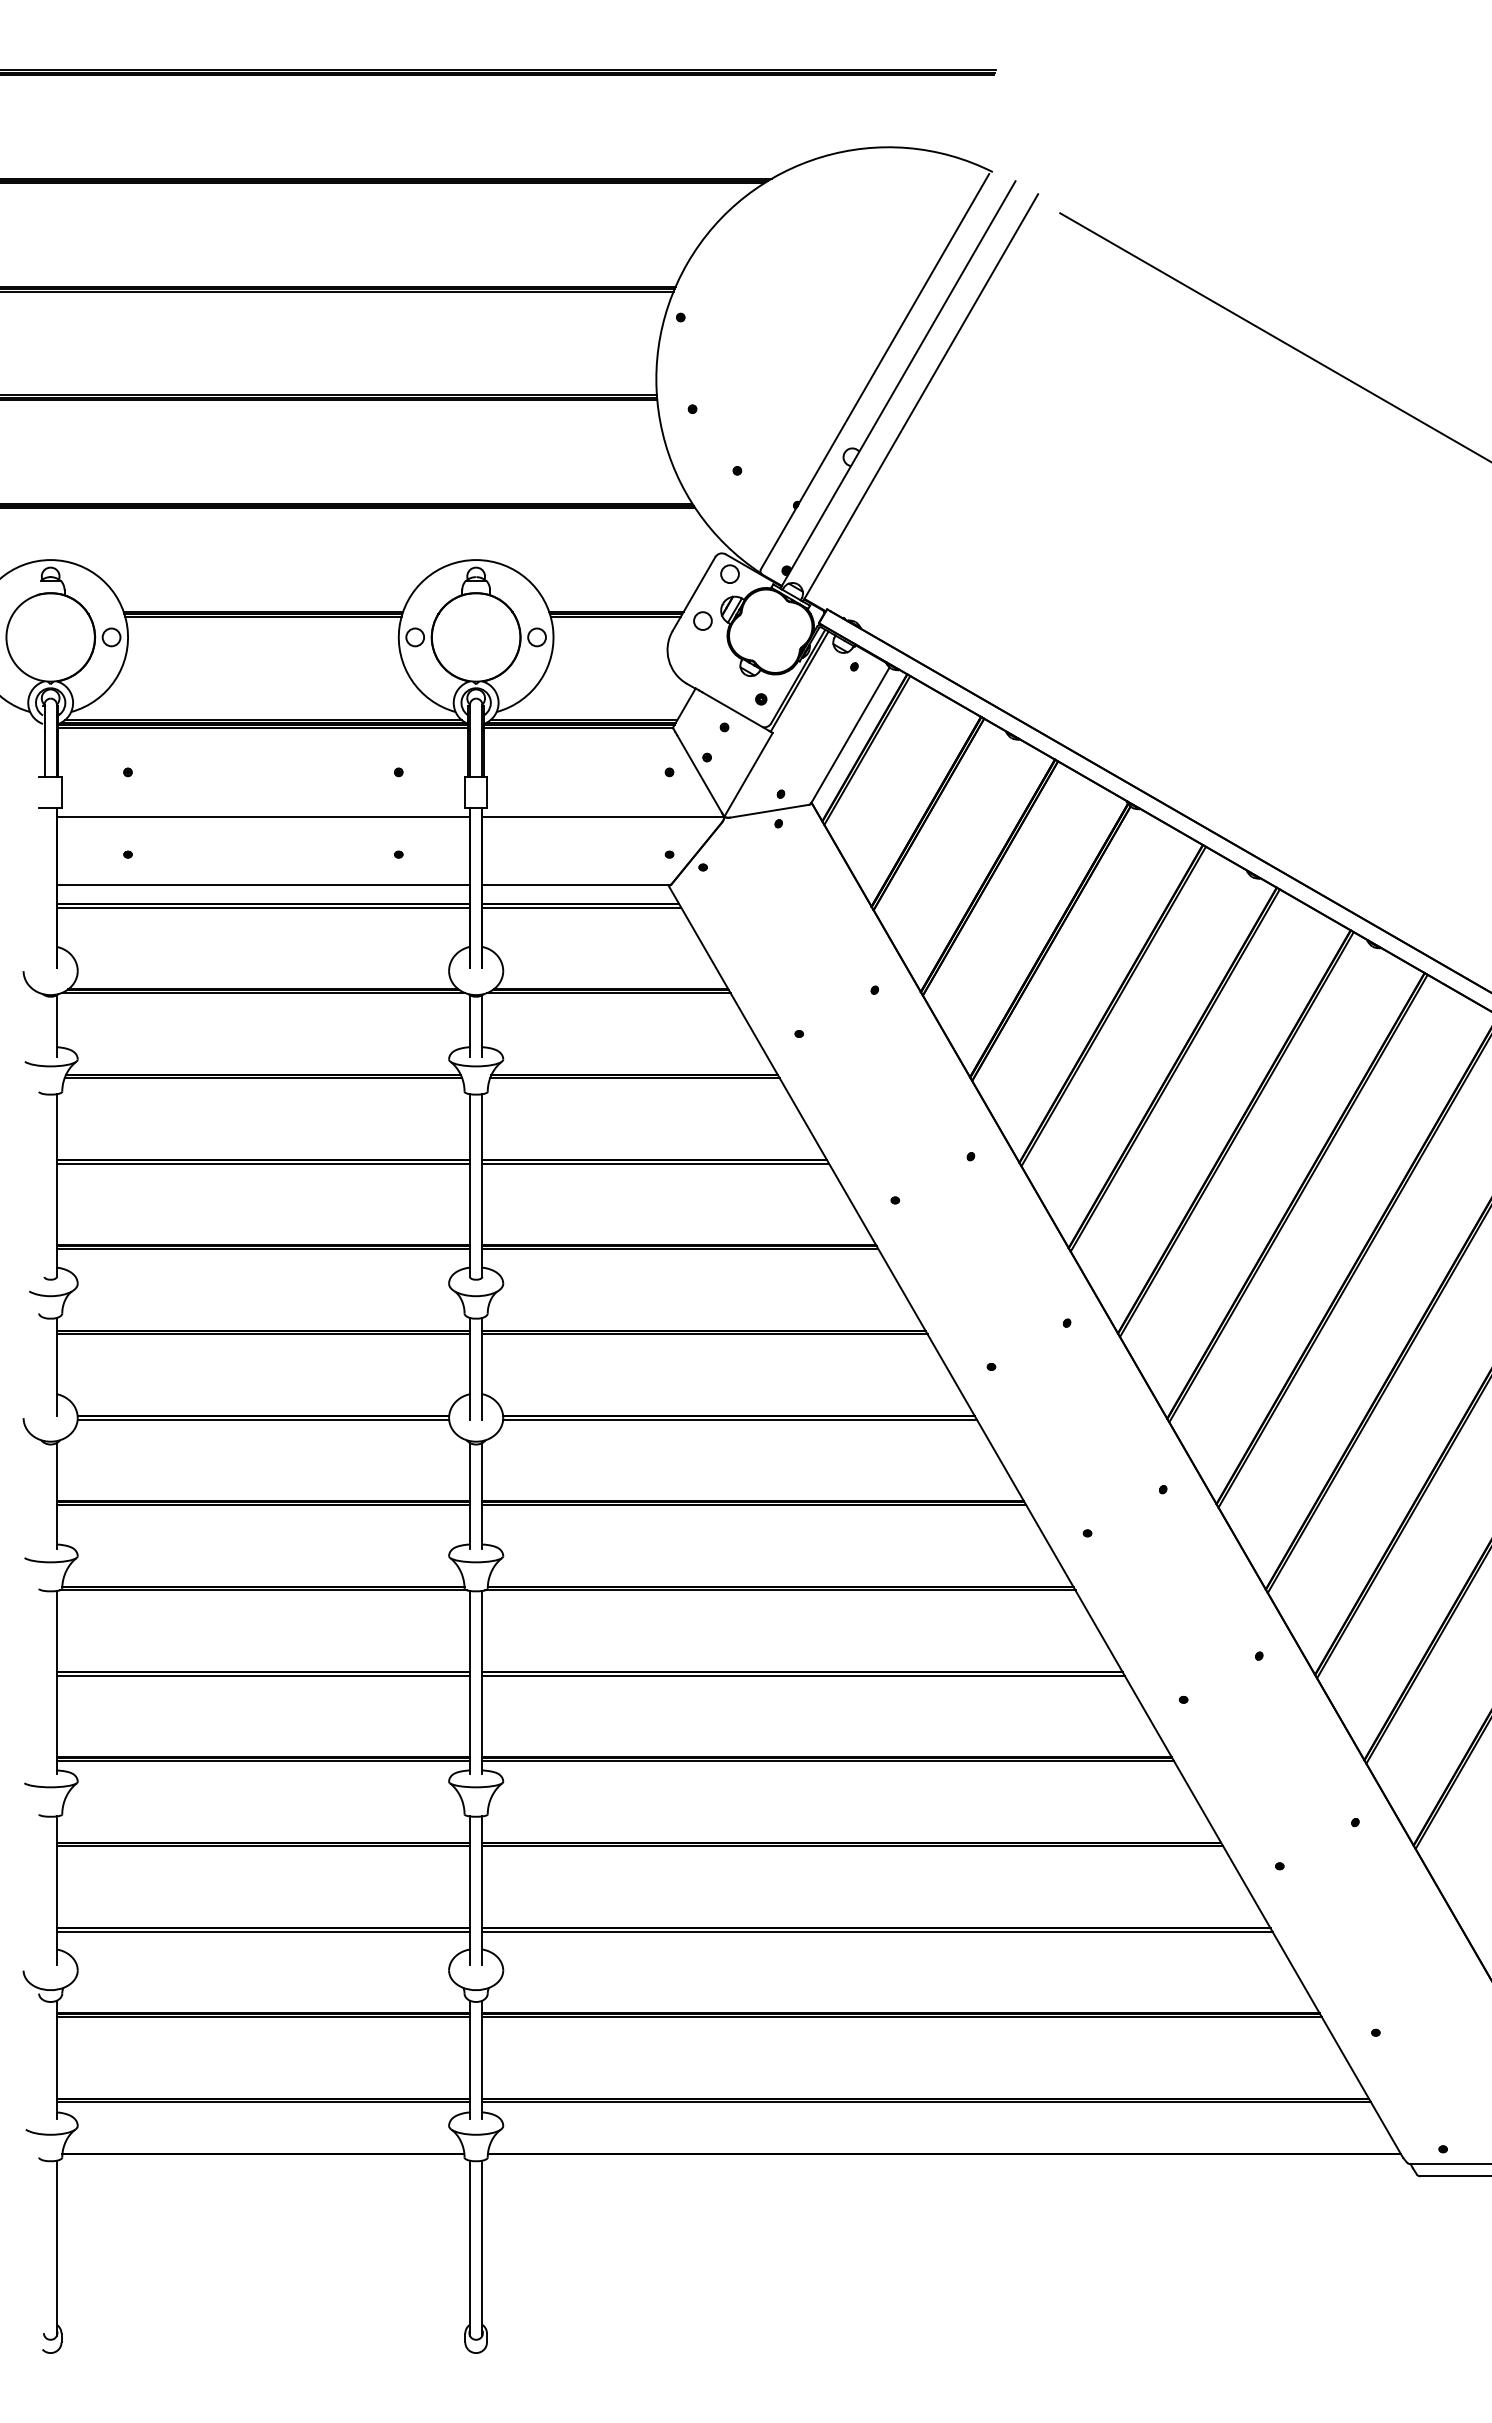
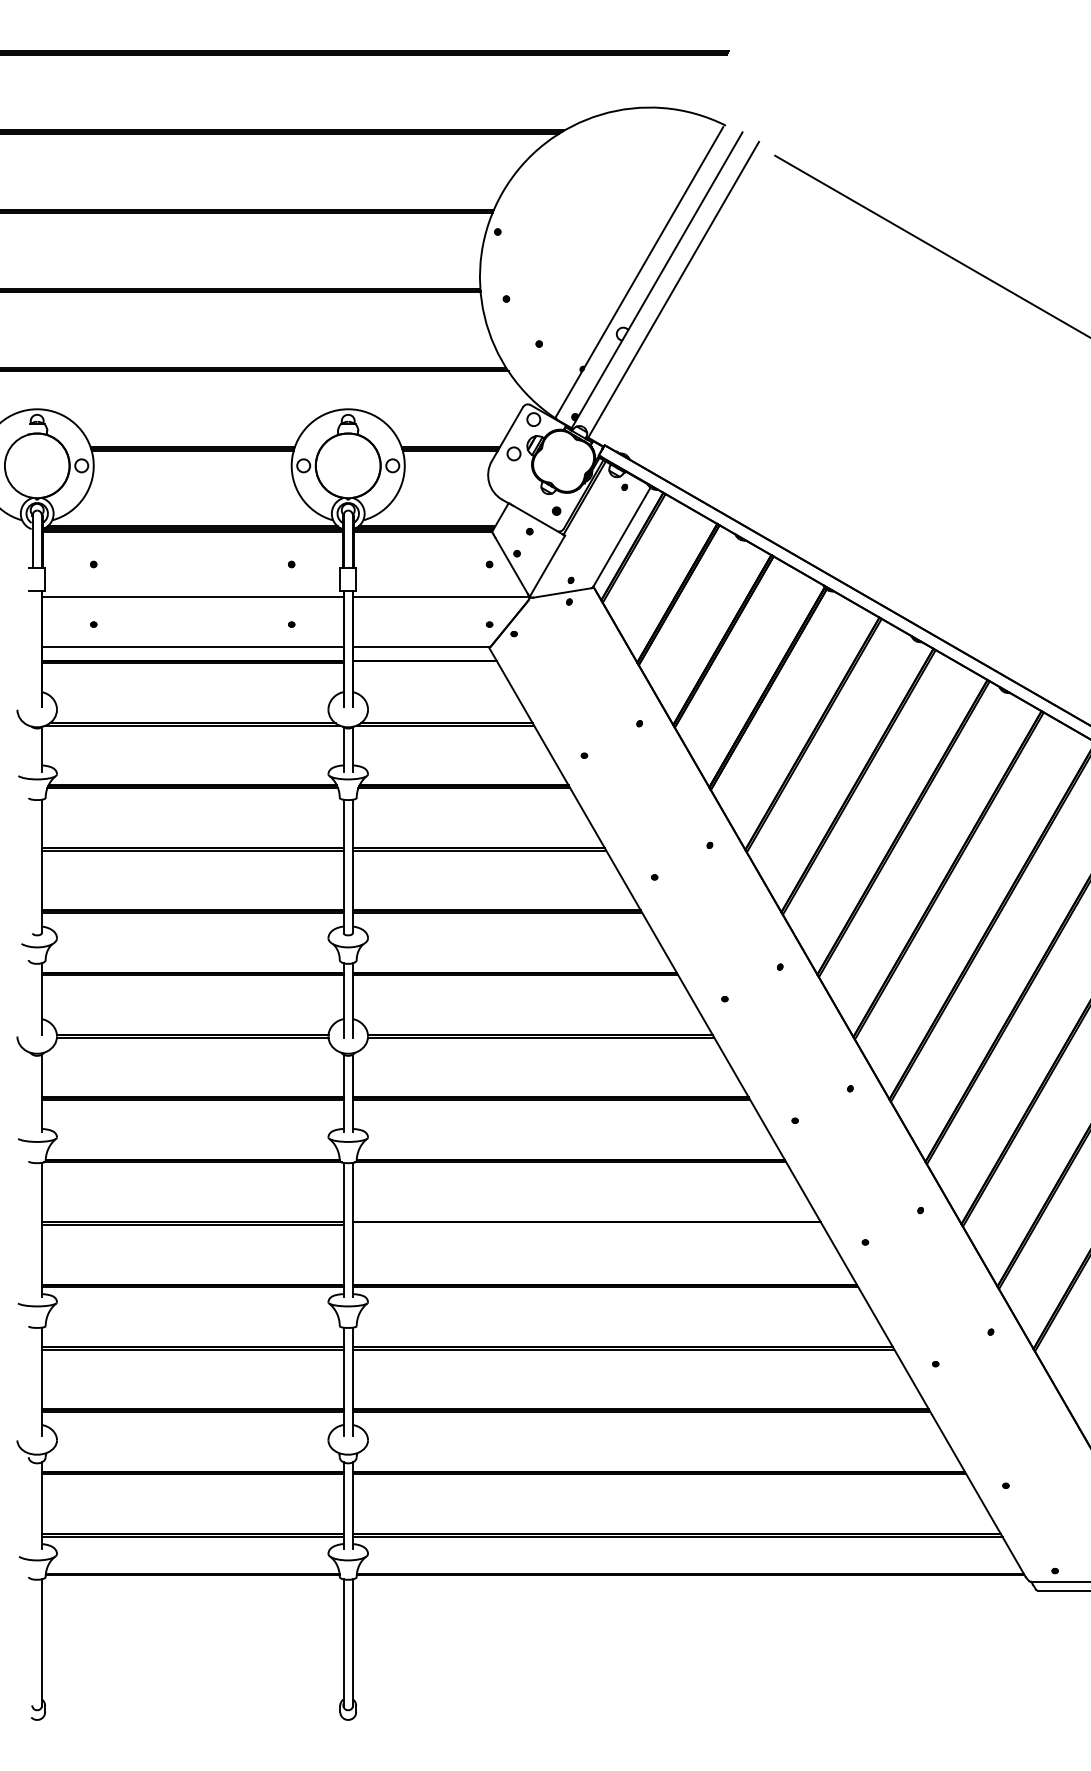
line: (581, 907) -> (425, 663), removed
line: (803, 1675) -> (587, 1224), removed

